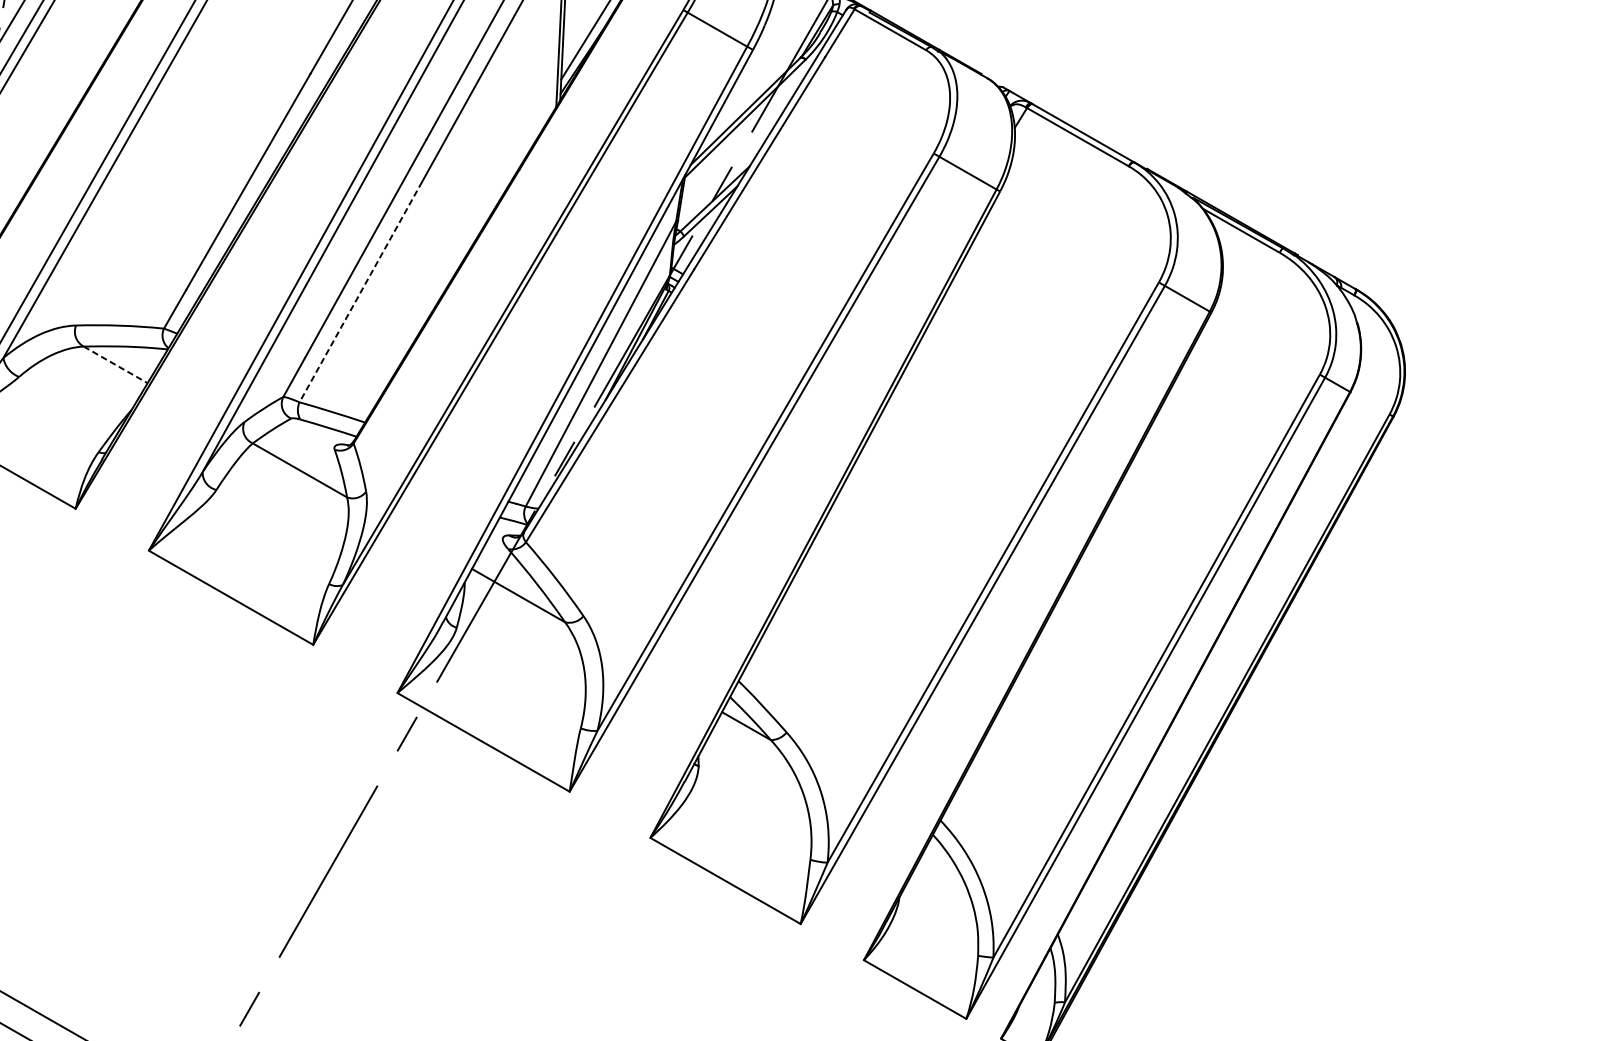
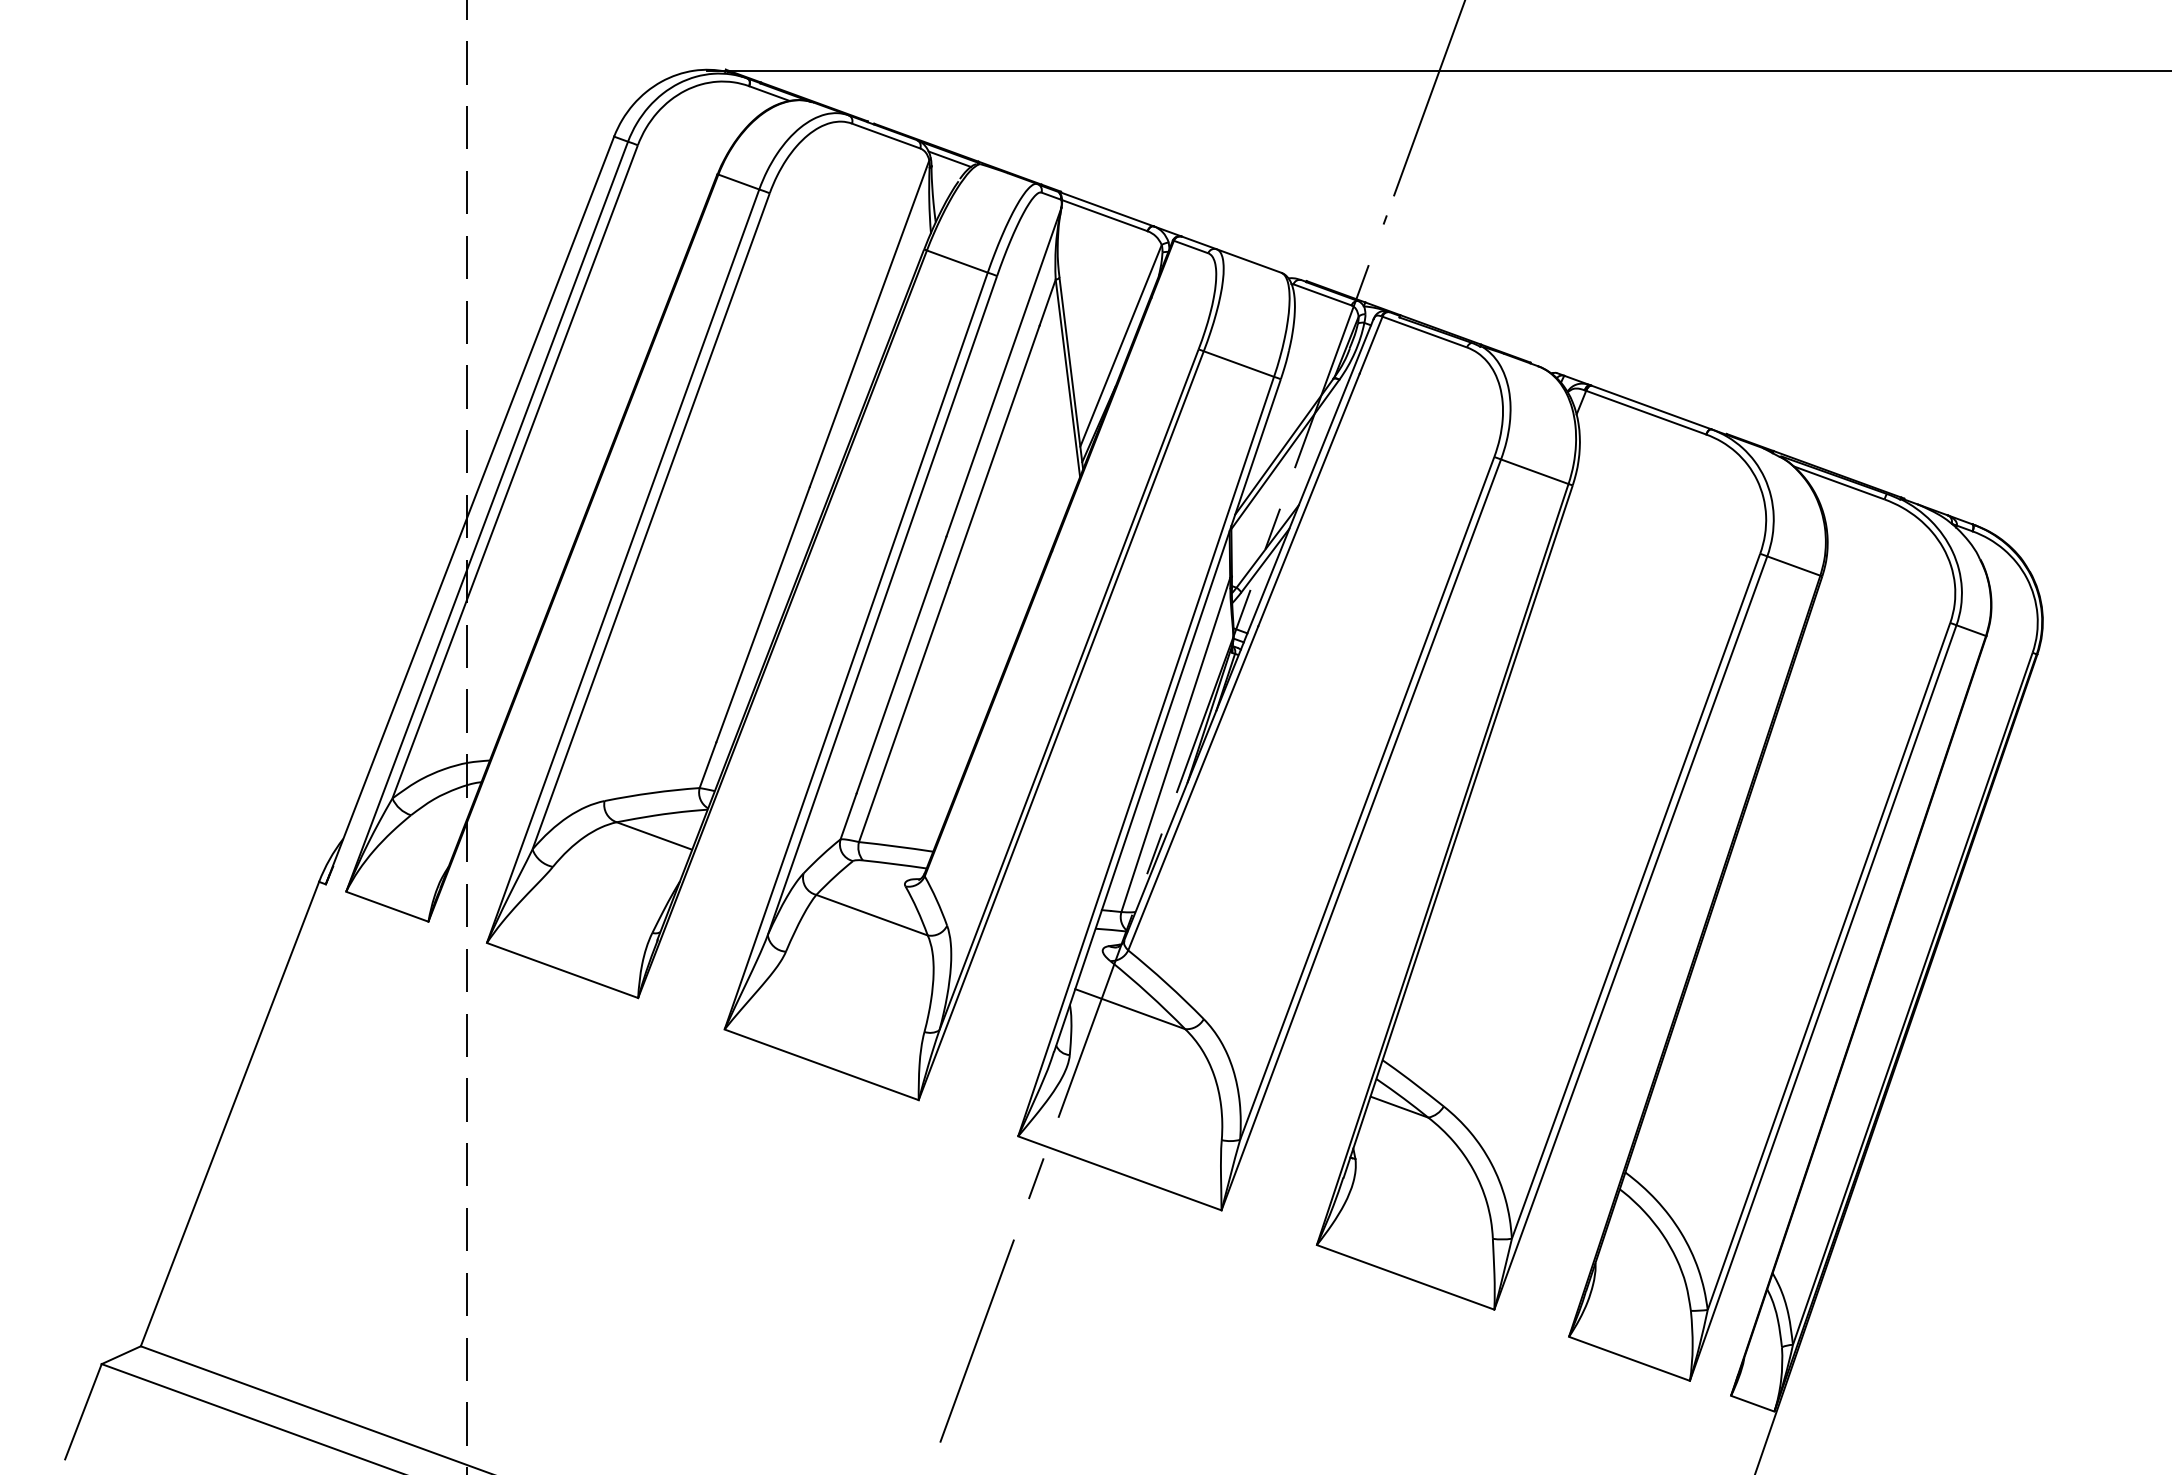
line: (360, 292) -> (904, 712), dashed -> solid
line: (115, 365) -> (654, 836), dashed -> solid

